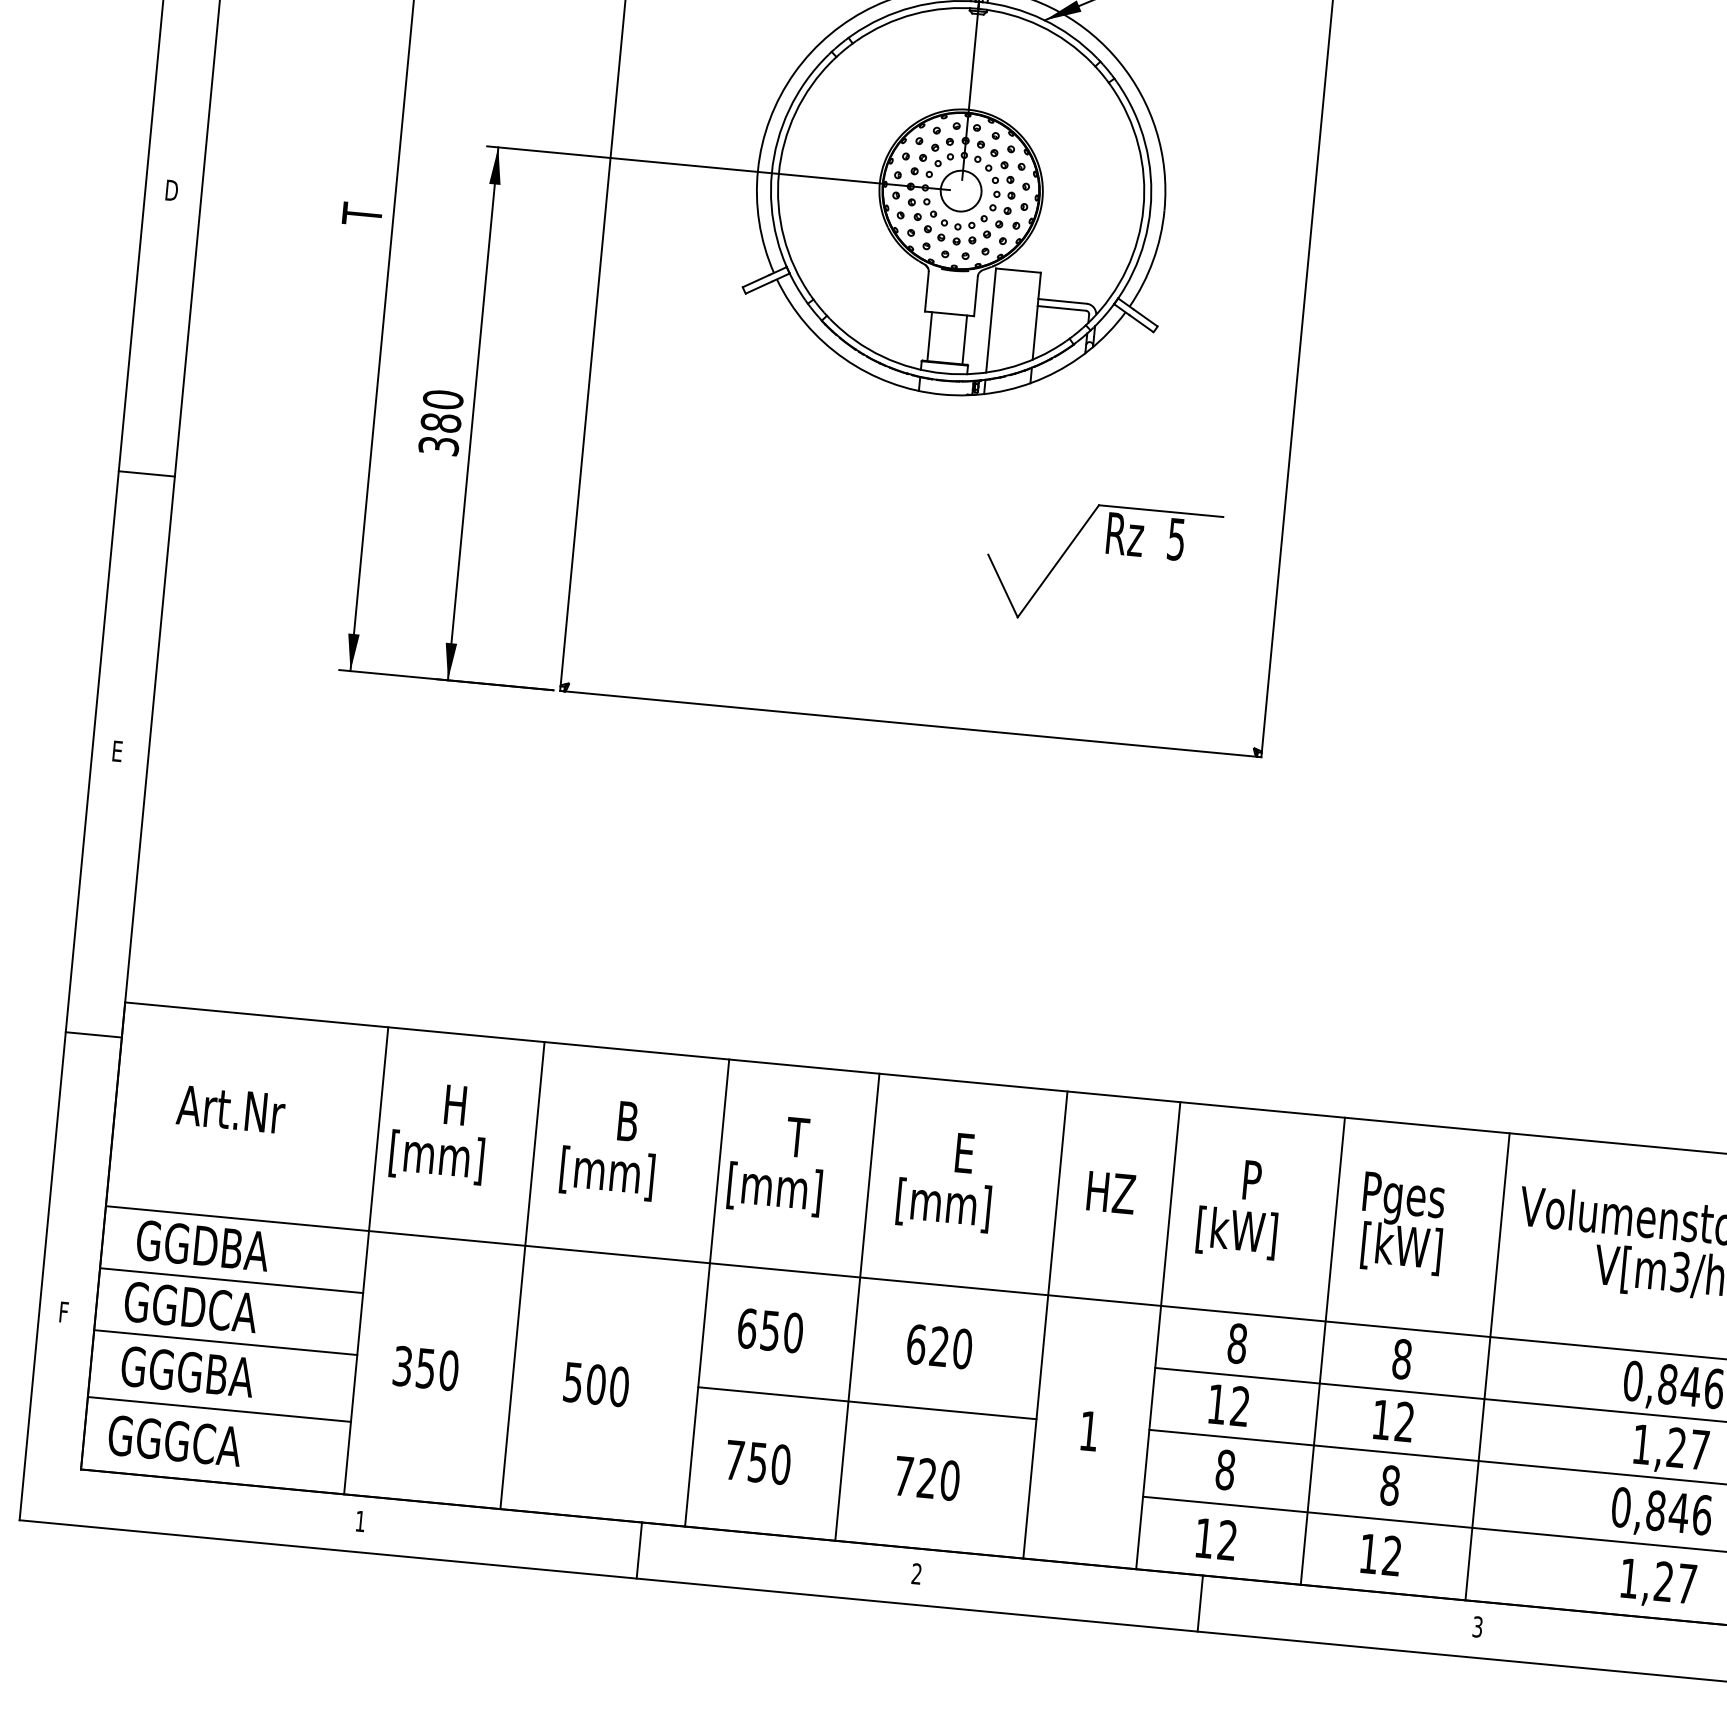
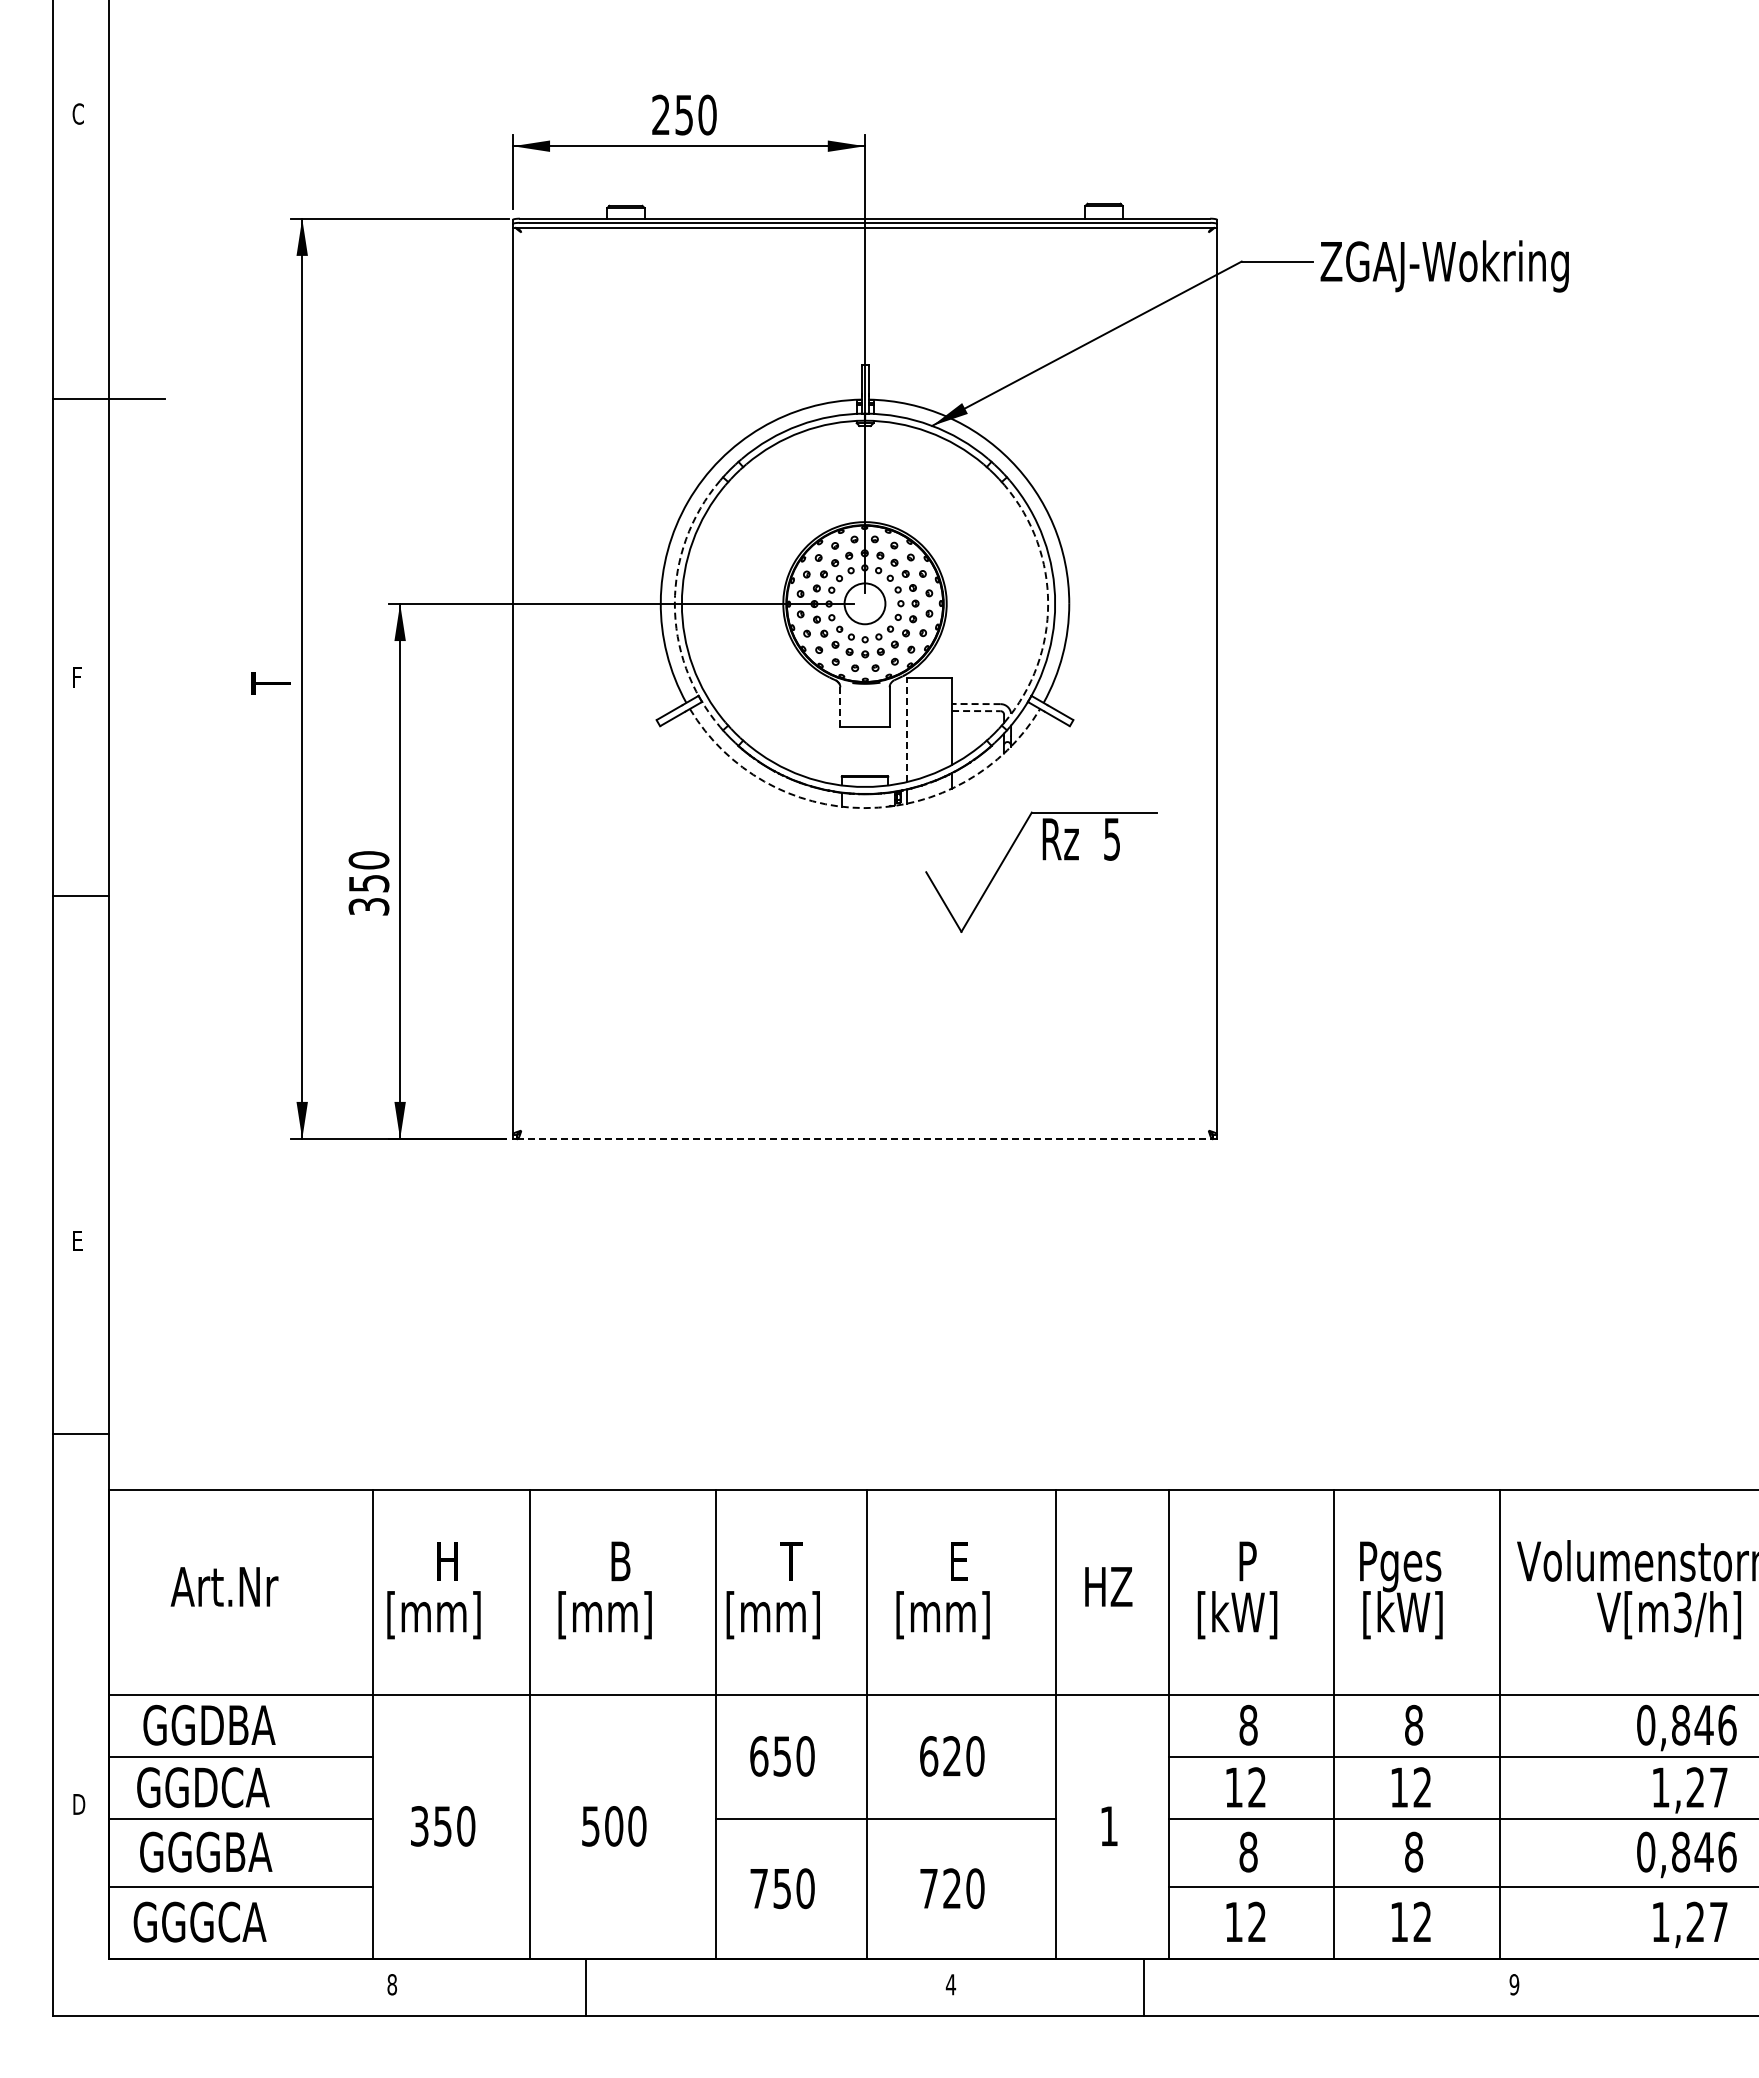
arc: (771, 172) -> (674, 603), solid -> dashed
text: (172, 190) -> (79, 677), D -> F
arc: (1143, 208) -> (1048, 603), solid -> dashed
line: (926, 292) -> (840, 707), solid -> dashed
line: (1061, 301) -> (975, 704), solid -> dashed
line: (1062, 308) -> (976, 711), solid -> dashed
line: (991, 320) -> (907, 729), solid -> dashed
line: (929, 336) -> (847, 751), removed
line: (964, 339) -> (882, 751), removed
arc: (942, 394) -> (865, 808), solid -> dashed
text: (440, 422) -> (368, 883), 380 -> 350
line: (146, 473) -> (80, 895), moved
part: (1106, 554) -> (1043, 860), moved
line: (911, 724) -> (865, 1139), solid -> dashed
line: (93, 1034) -> (80, 1434), moved
text: (66, 1312) -> (79, 1804), F -> D
text: (360, 1521) -> (392, 1984), 1 -> 8
line: (639, 1550) -> (585, 1987), moved
text: (916, 1573) -> (950, 1984), 2 -> 4
line: (1200, 1603) -> (1144, 1987), moved
text: (1477, 1626) -> (1514, 1984), 3 -> 9

